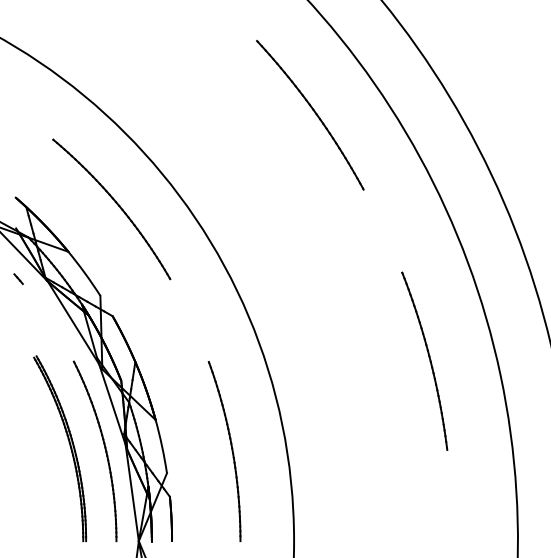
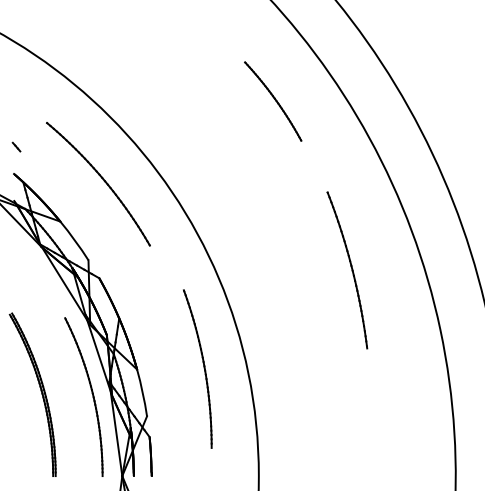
part: (310, 115) -> (273, 101), size x0.6
line: (18, 279) -> (16, 147), moved
part: (424, 360) -> (347, 269), moved
part: (69, 446) -> (41, 392), moved
part: (231, 451) -> (203, 369), moved

